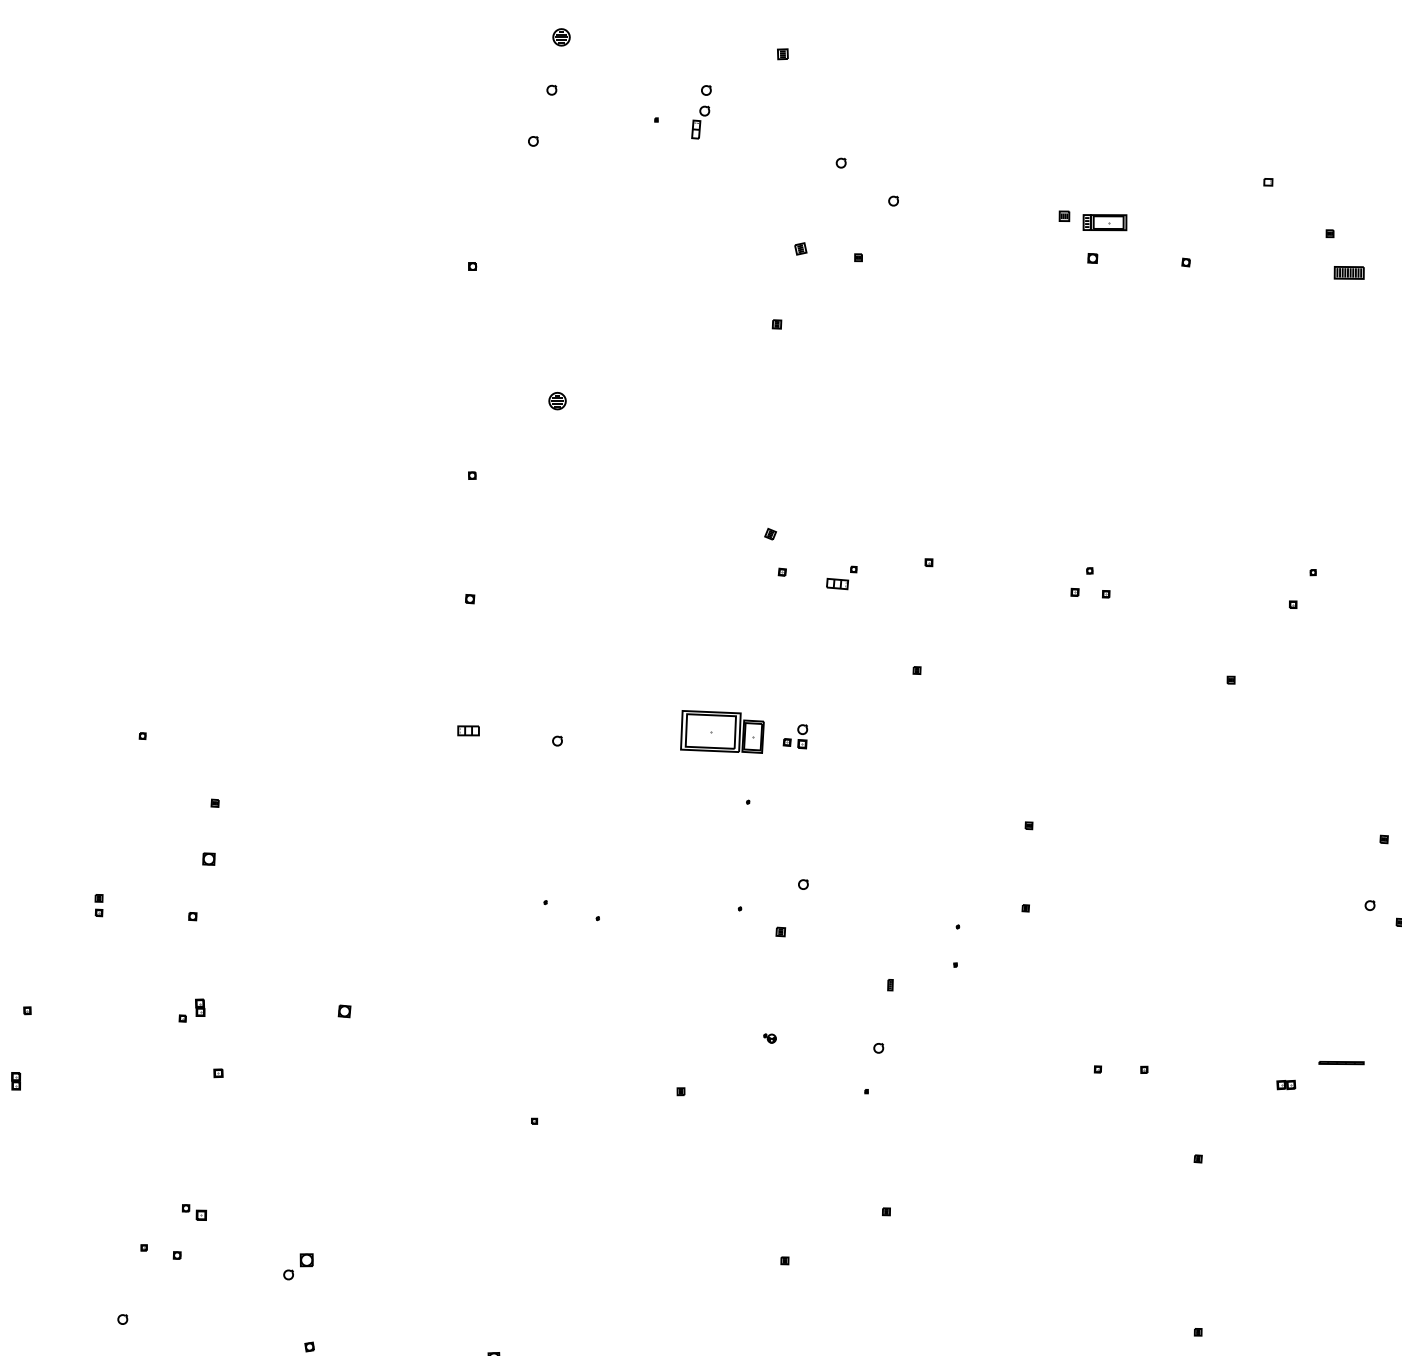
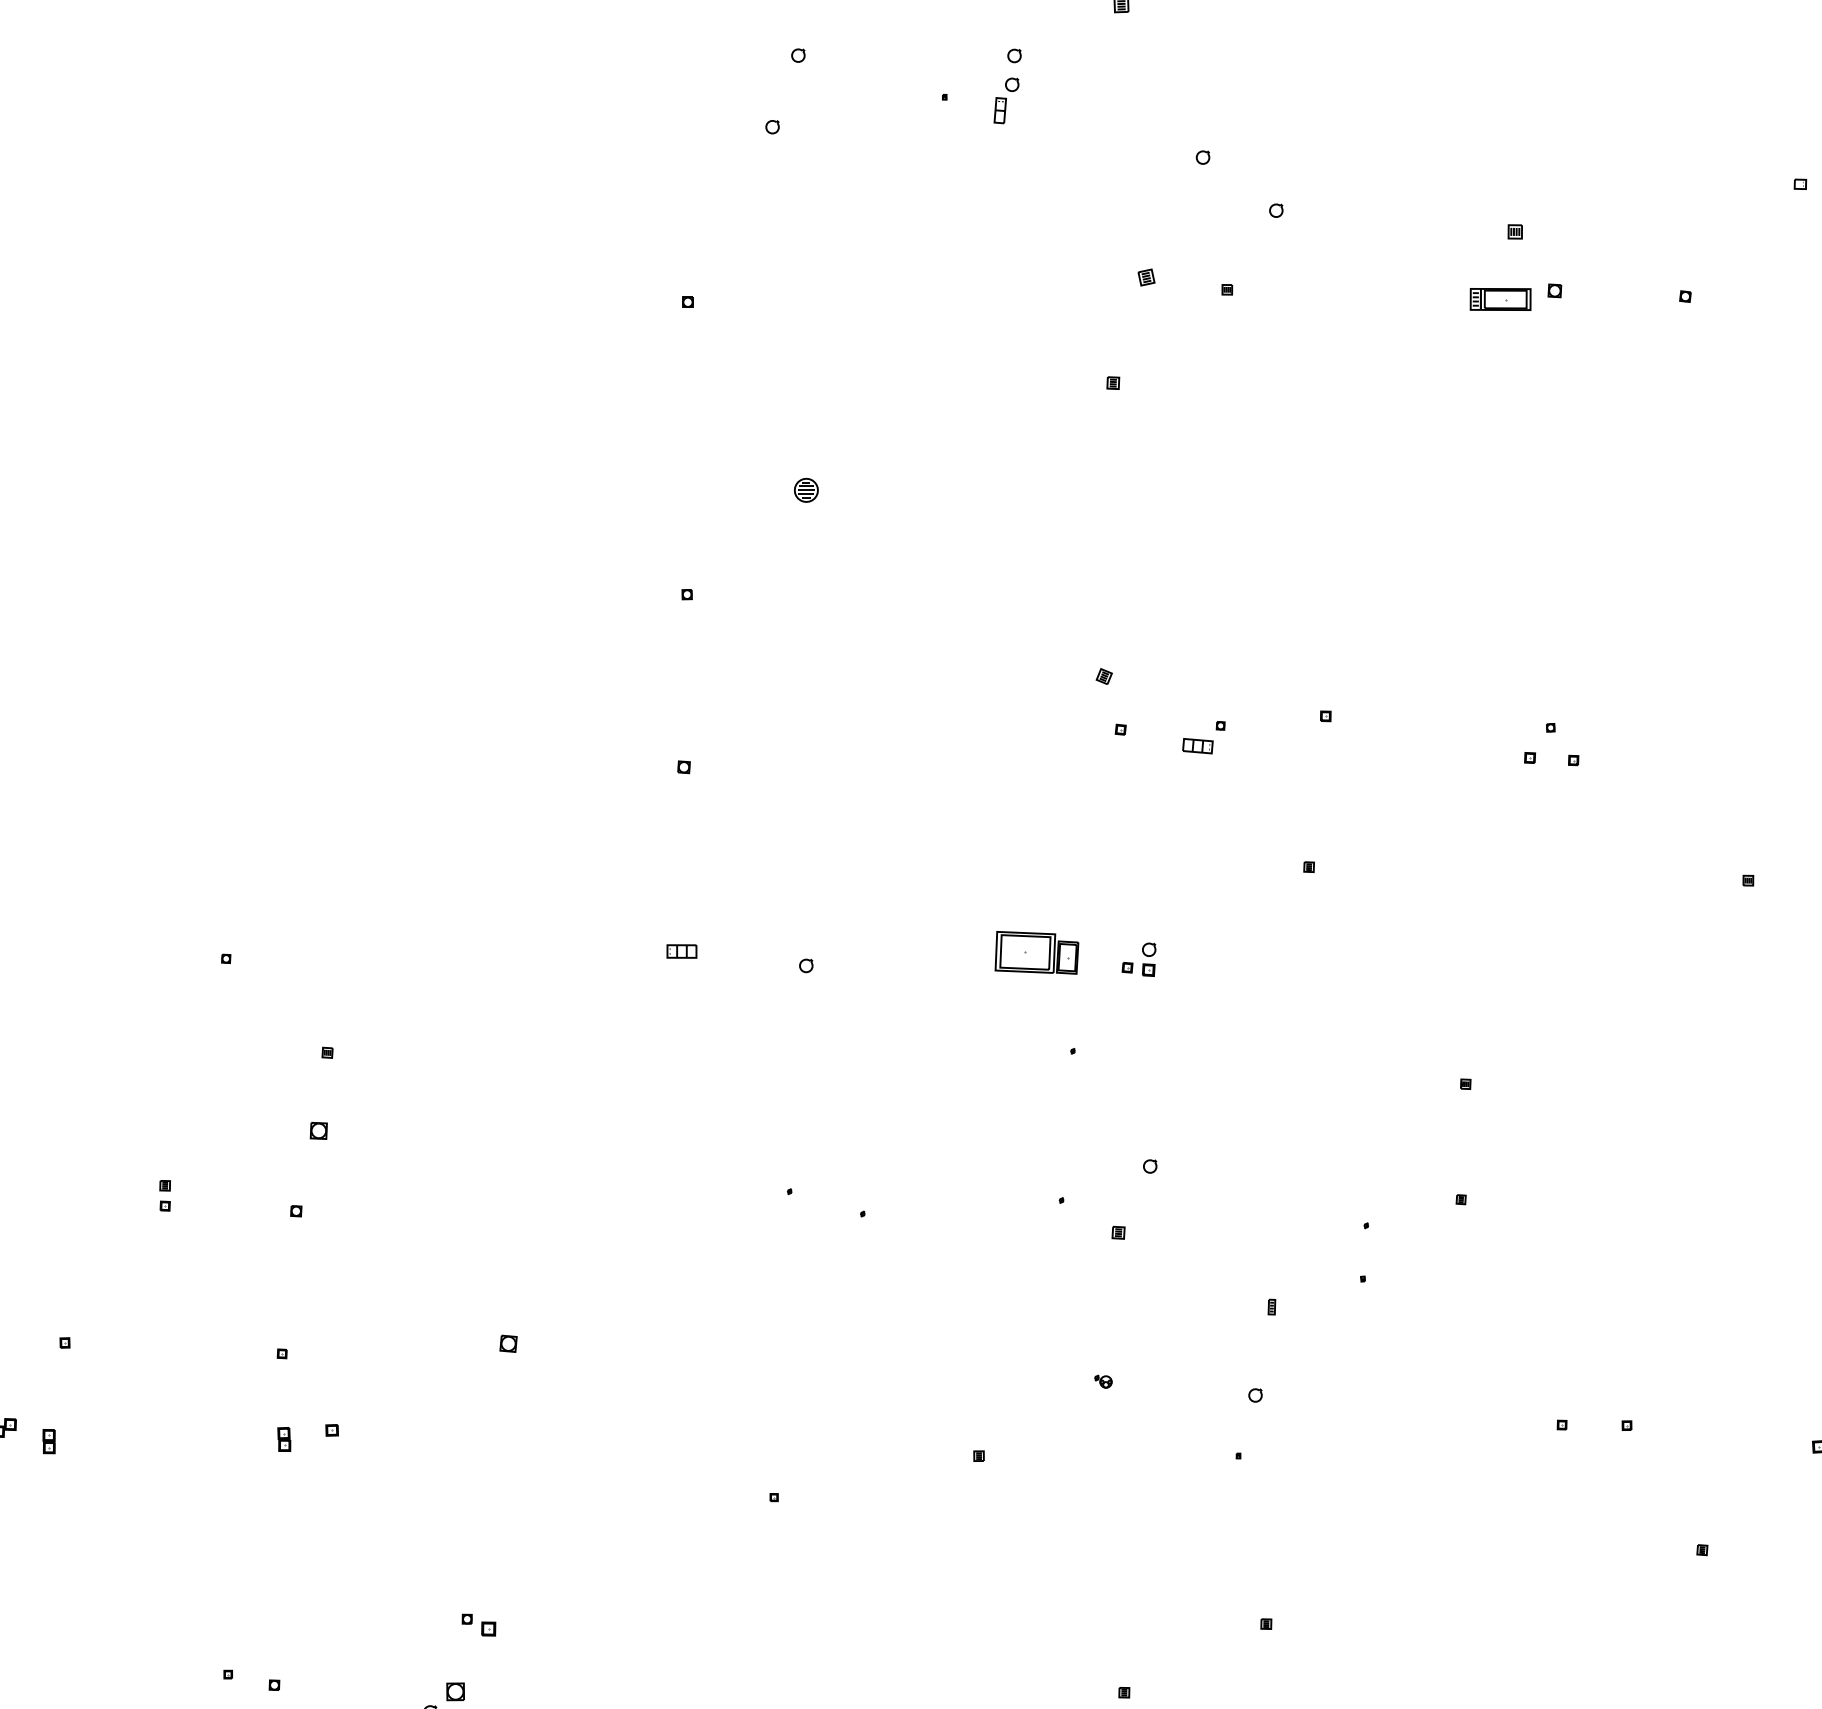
part: (1104, 222) -> (1499, 299), moved
part: (722, 731) -> (1037, 952), size x0.71
part: (200, 1007) -> (284, 1439), moved
part: (193, 1212) -> (477, 1625), moved

